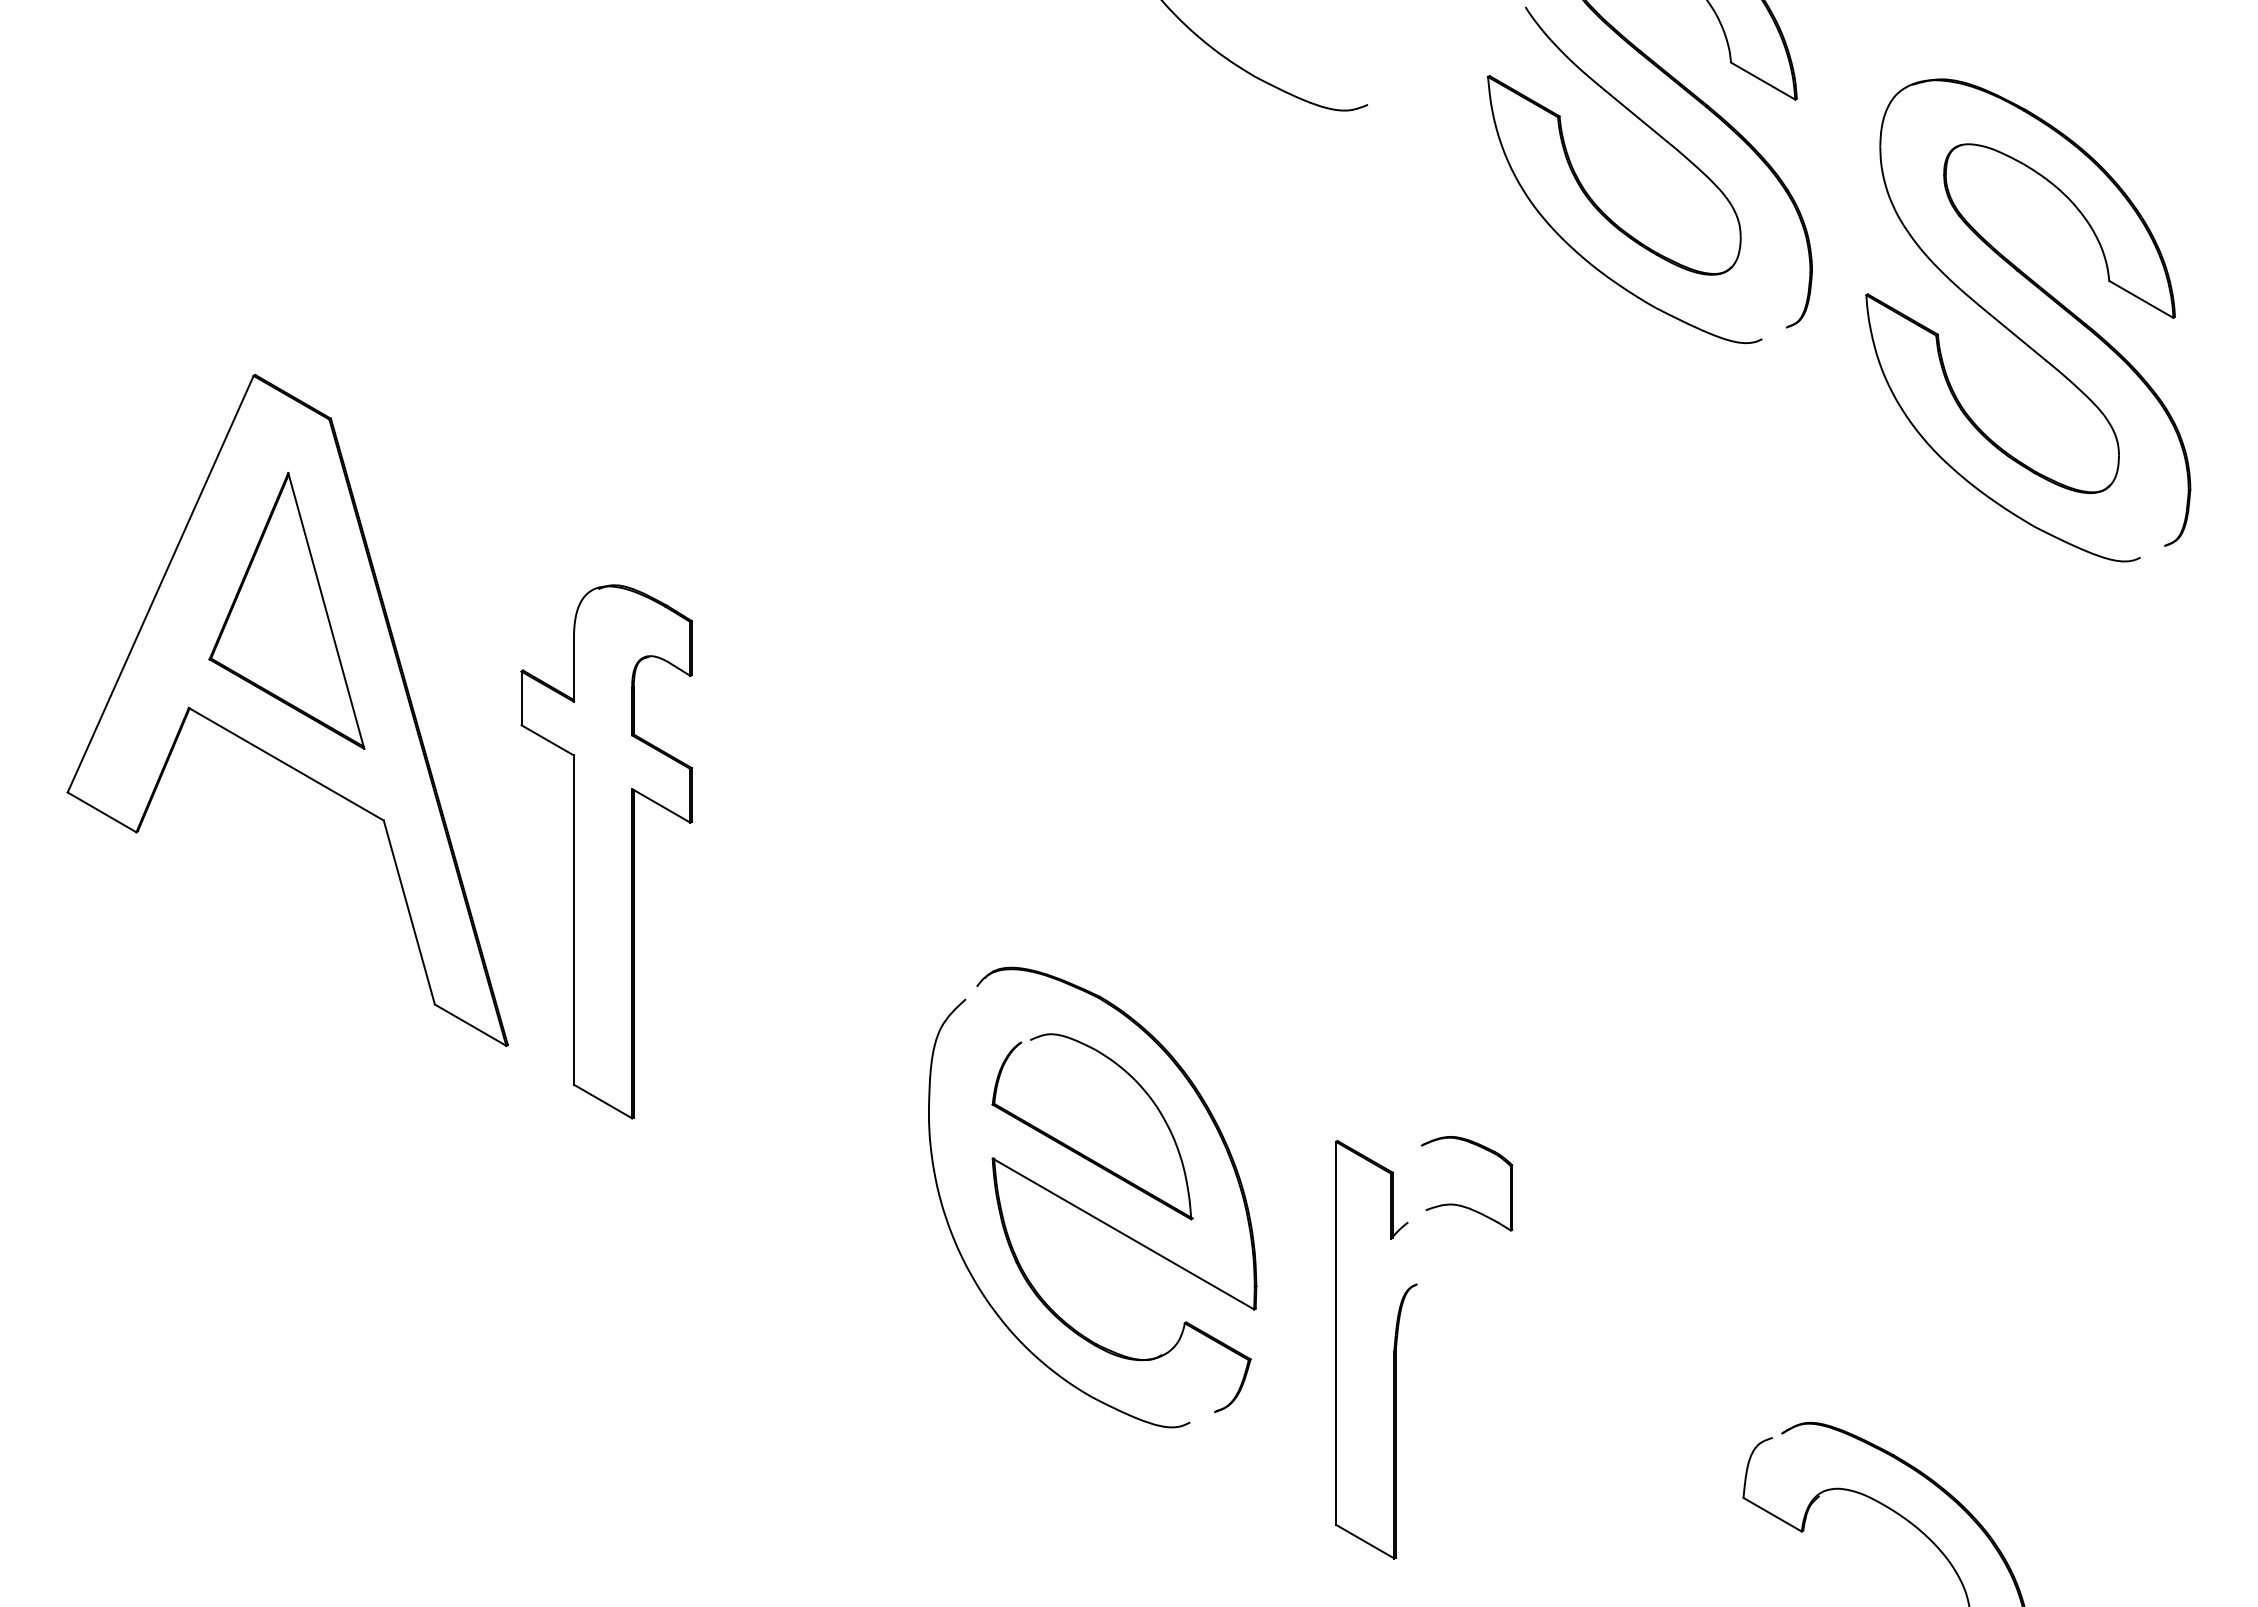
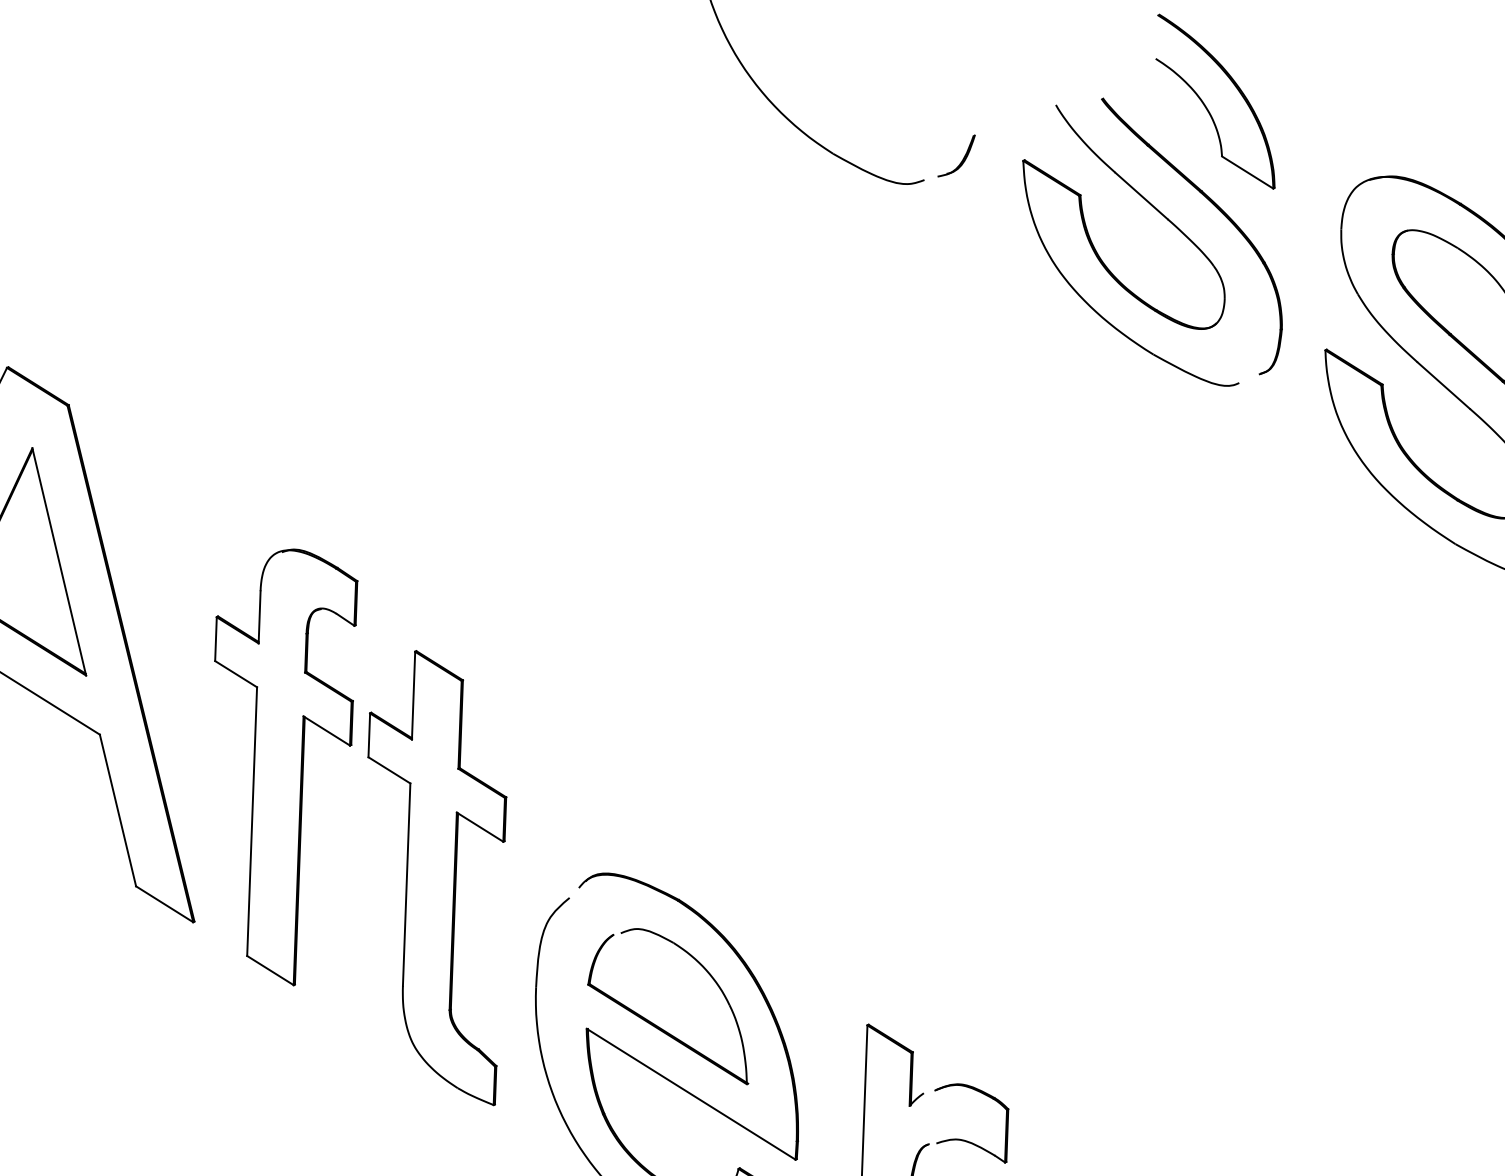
part: (1413, 78) -> (962, 159), added
part: (798, 980) -> (433, 877), added
part: (1460, 1204) -> (964, 1139), moved

